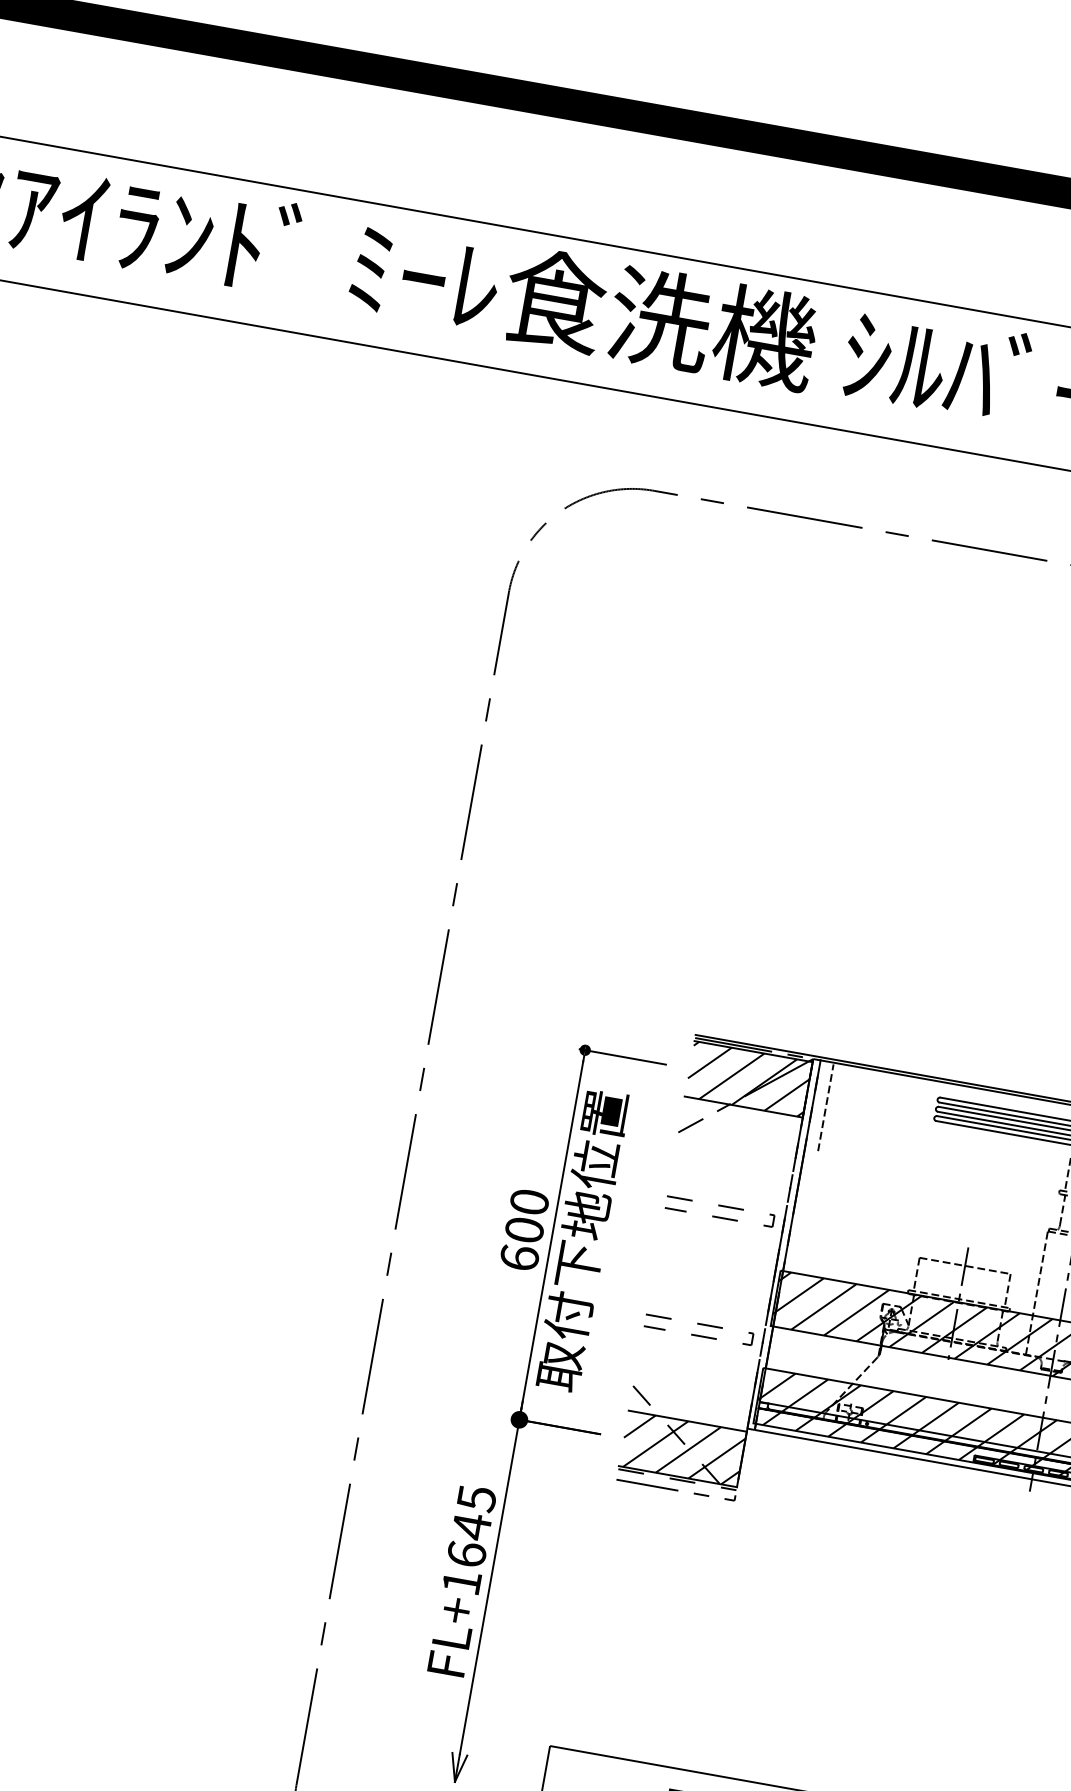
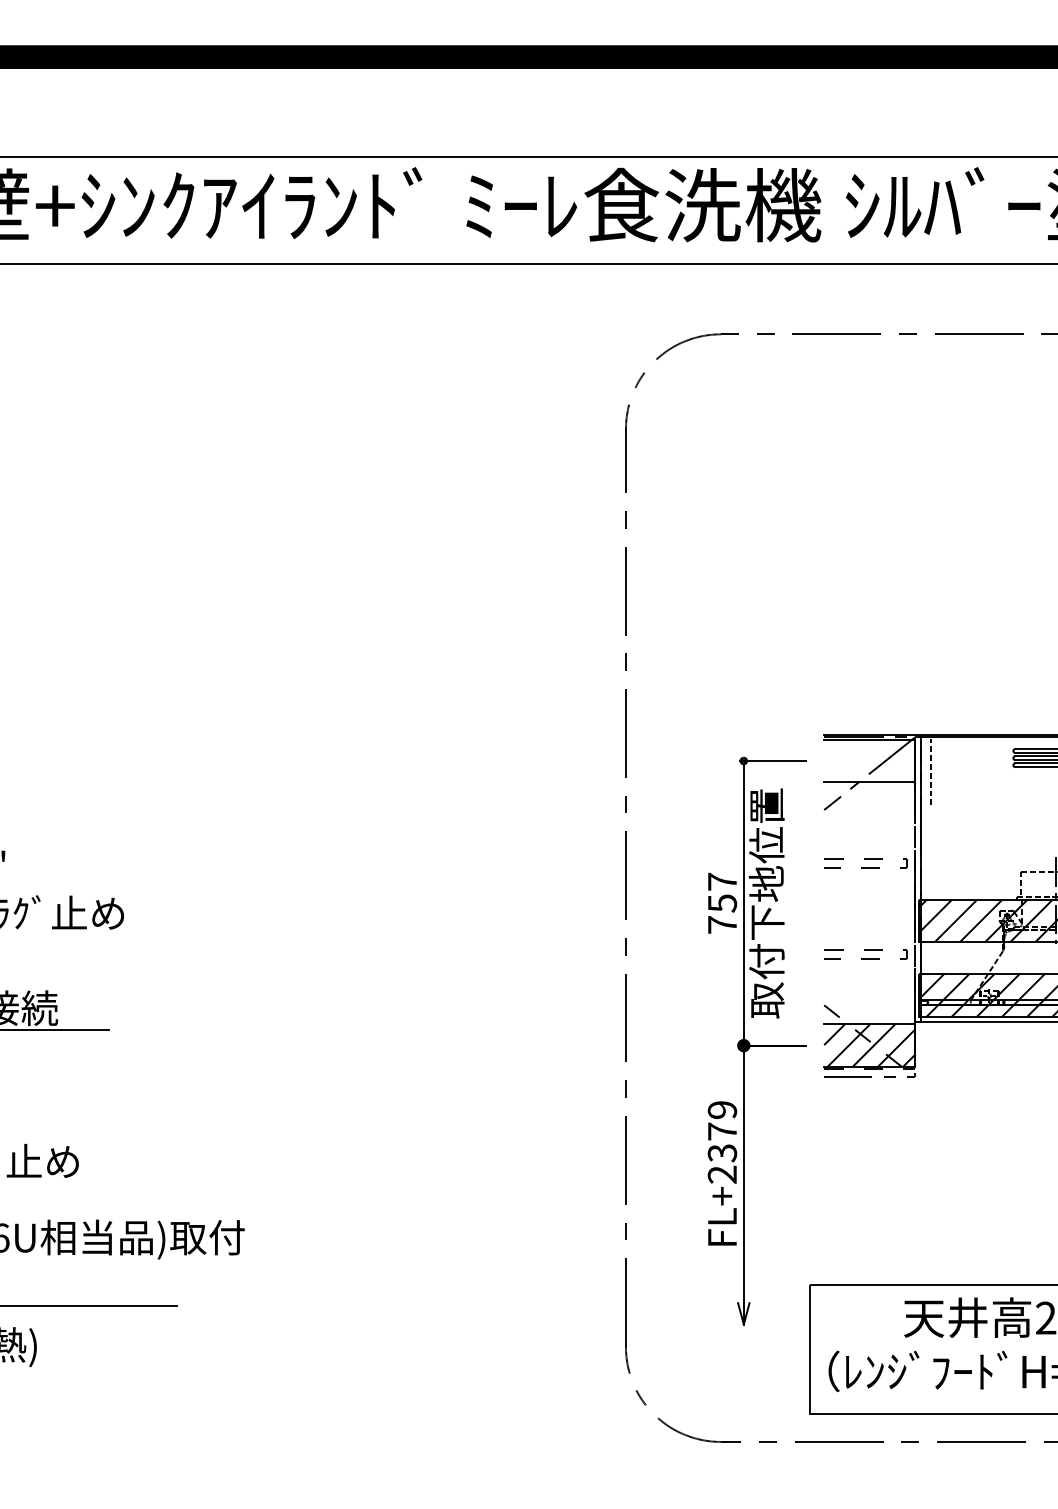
hatch: (748, 1078) -> (869, 760), removed
text: (524, 1229) -> (722, 902), 600 -> 757
text: (469, 1540) -> (722, 1142), FL+1645 -> FL+2379

